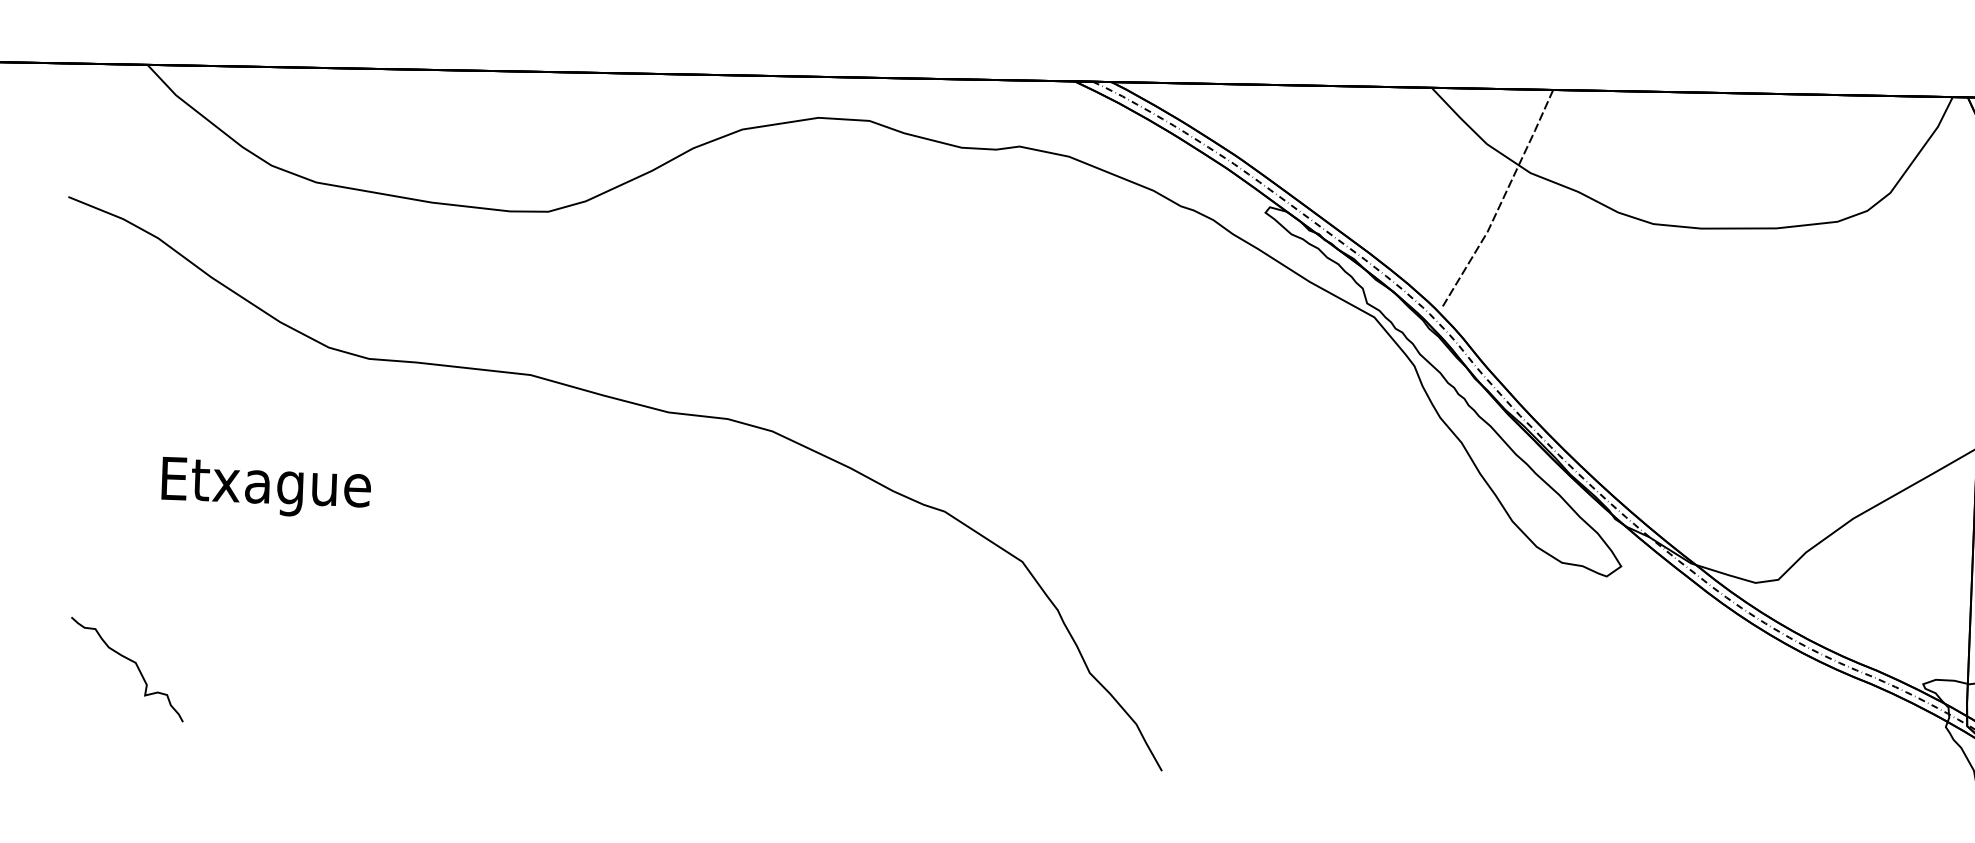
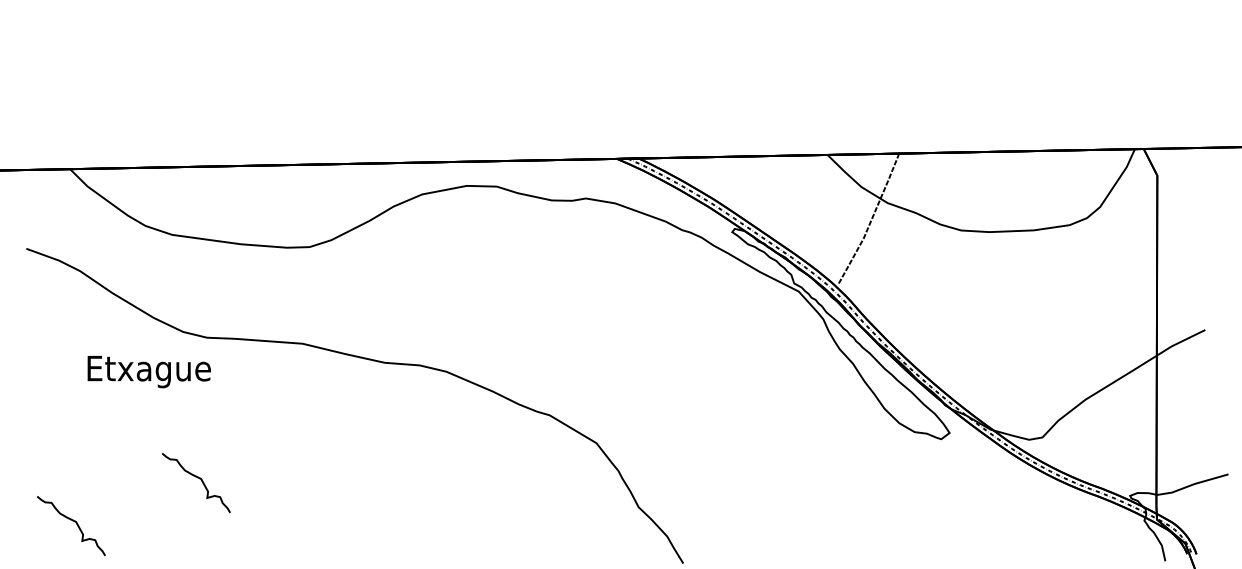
text: (264, 488) -> (148, 372), moved
curve: (344, 596) -> (197, 478), added

